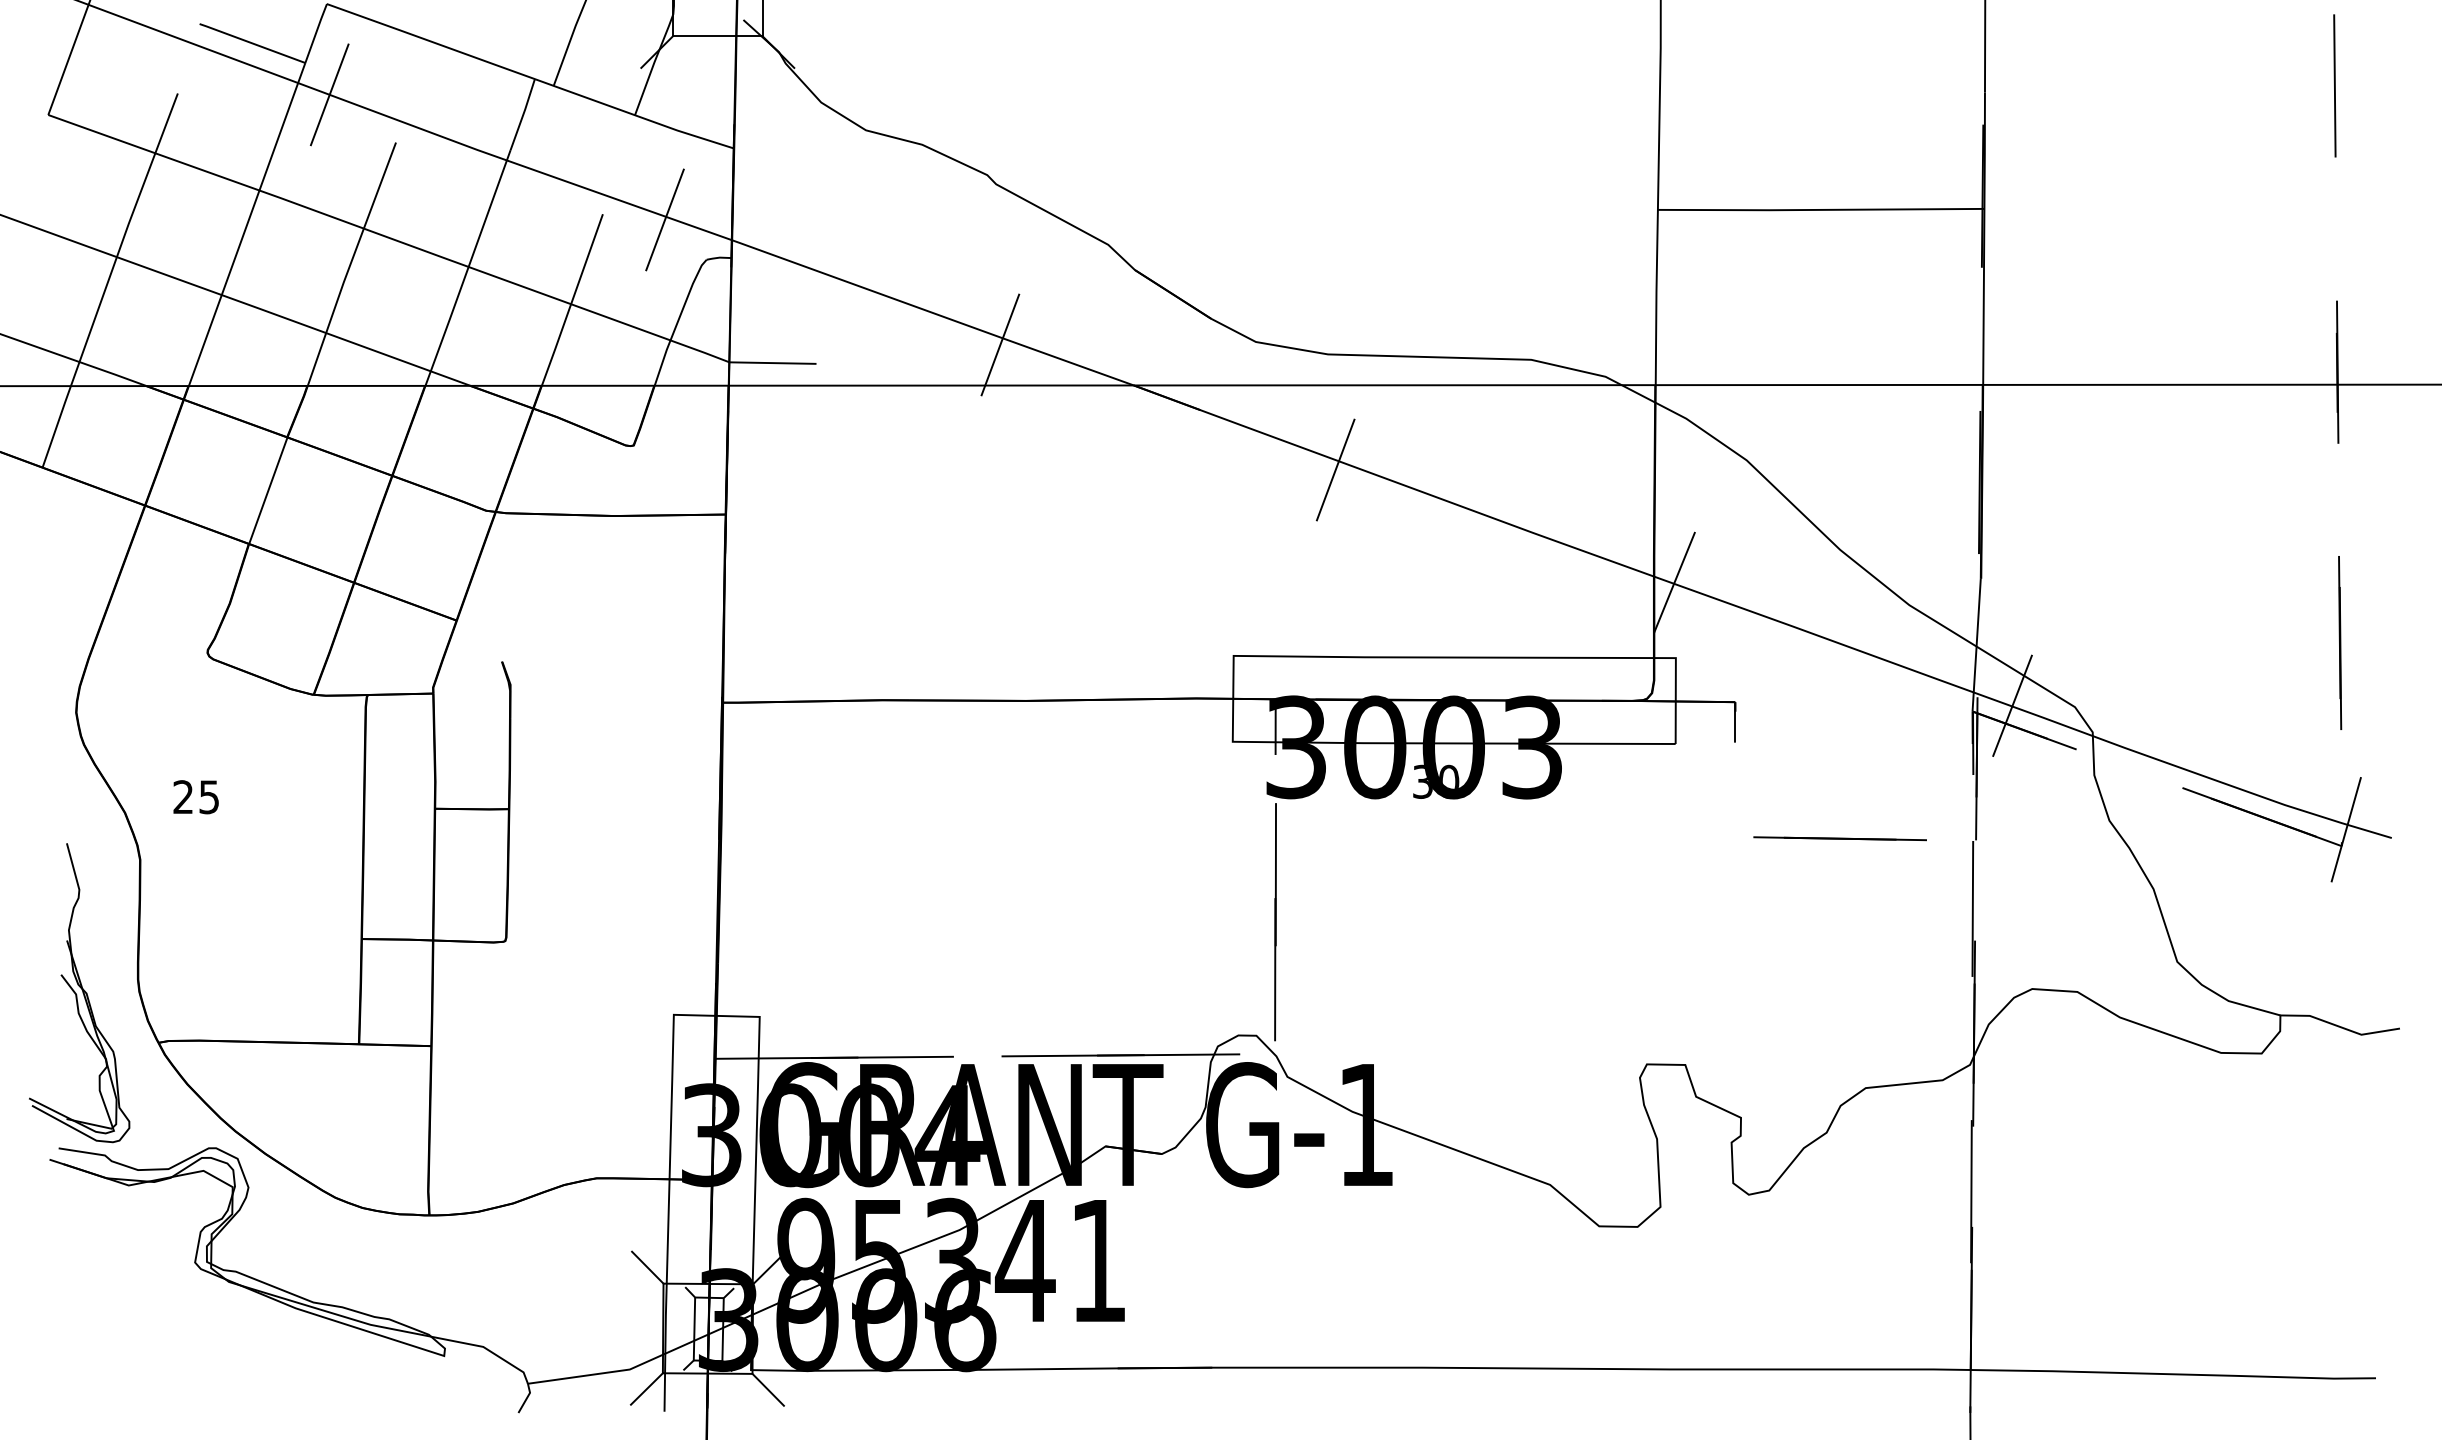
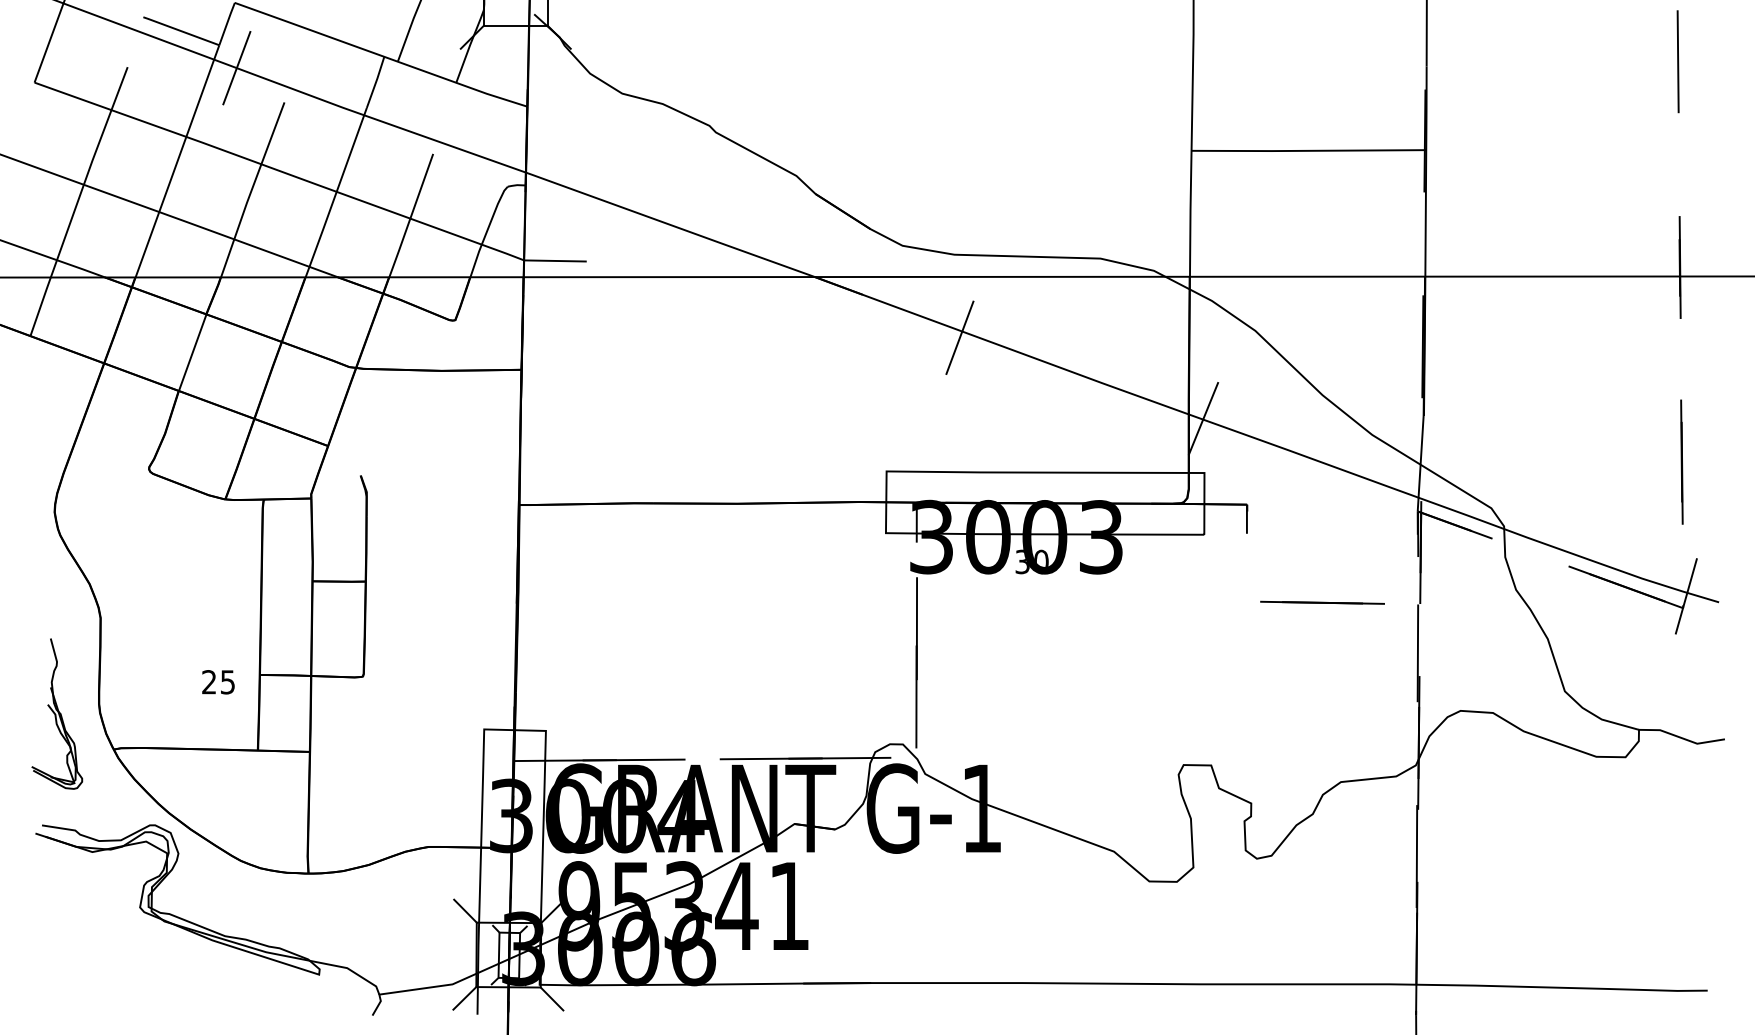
line: (664, 219) -> (477, 157), removed
line: (1000, 344) -> (719, 247), removed
line: (2012, 705) -> (1446, 507), removed
text: (195, 797) -> (218, 682), moved
part: (79, 993) -> (56, 714), size x0.7

